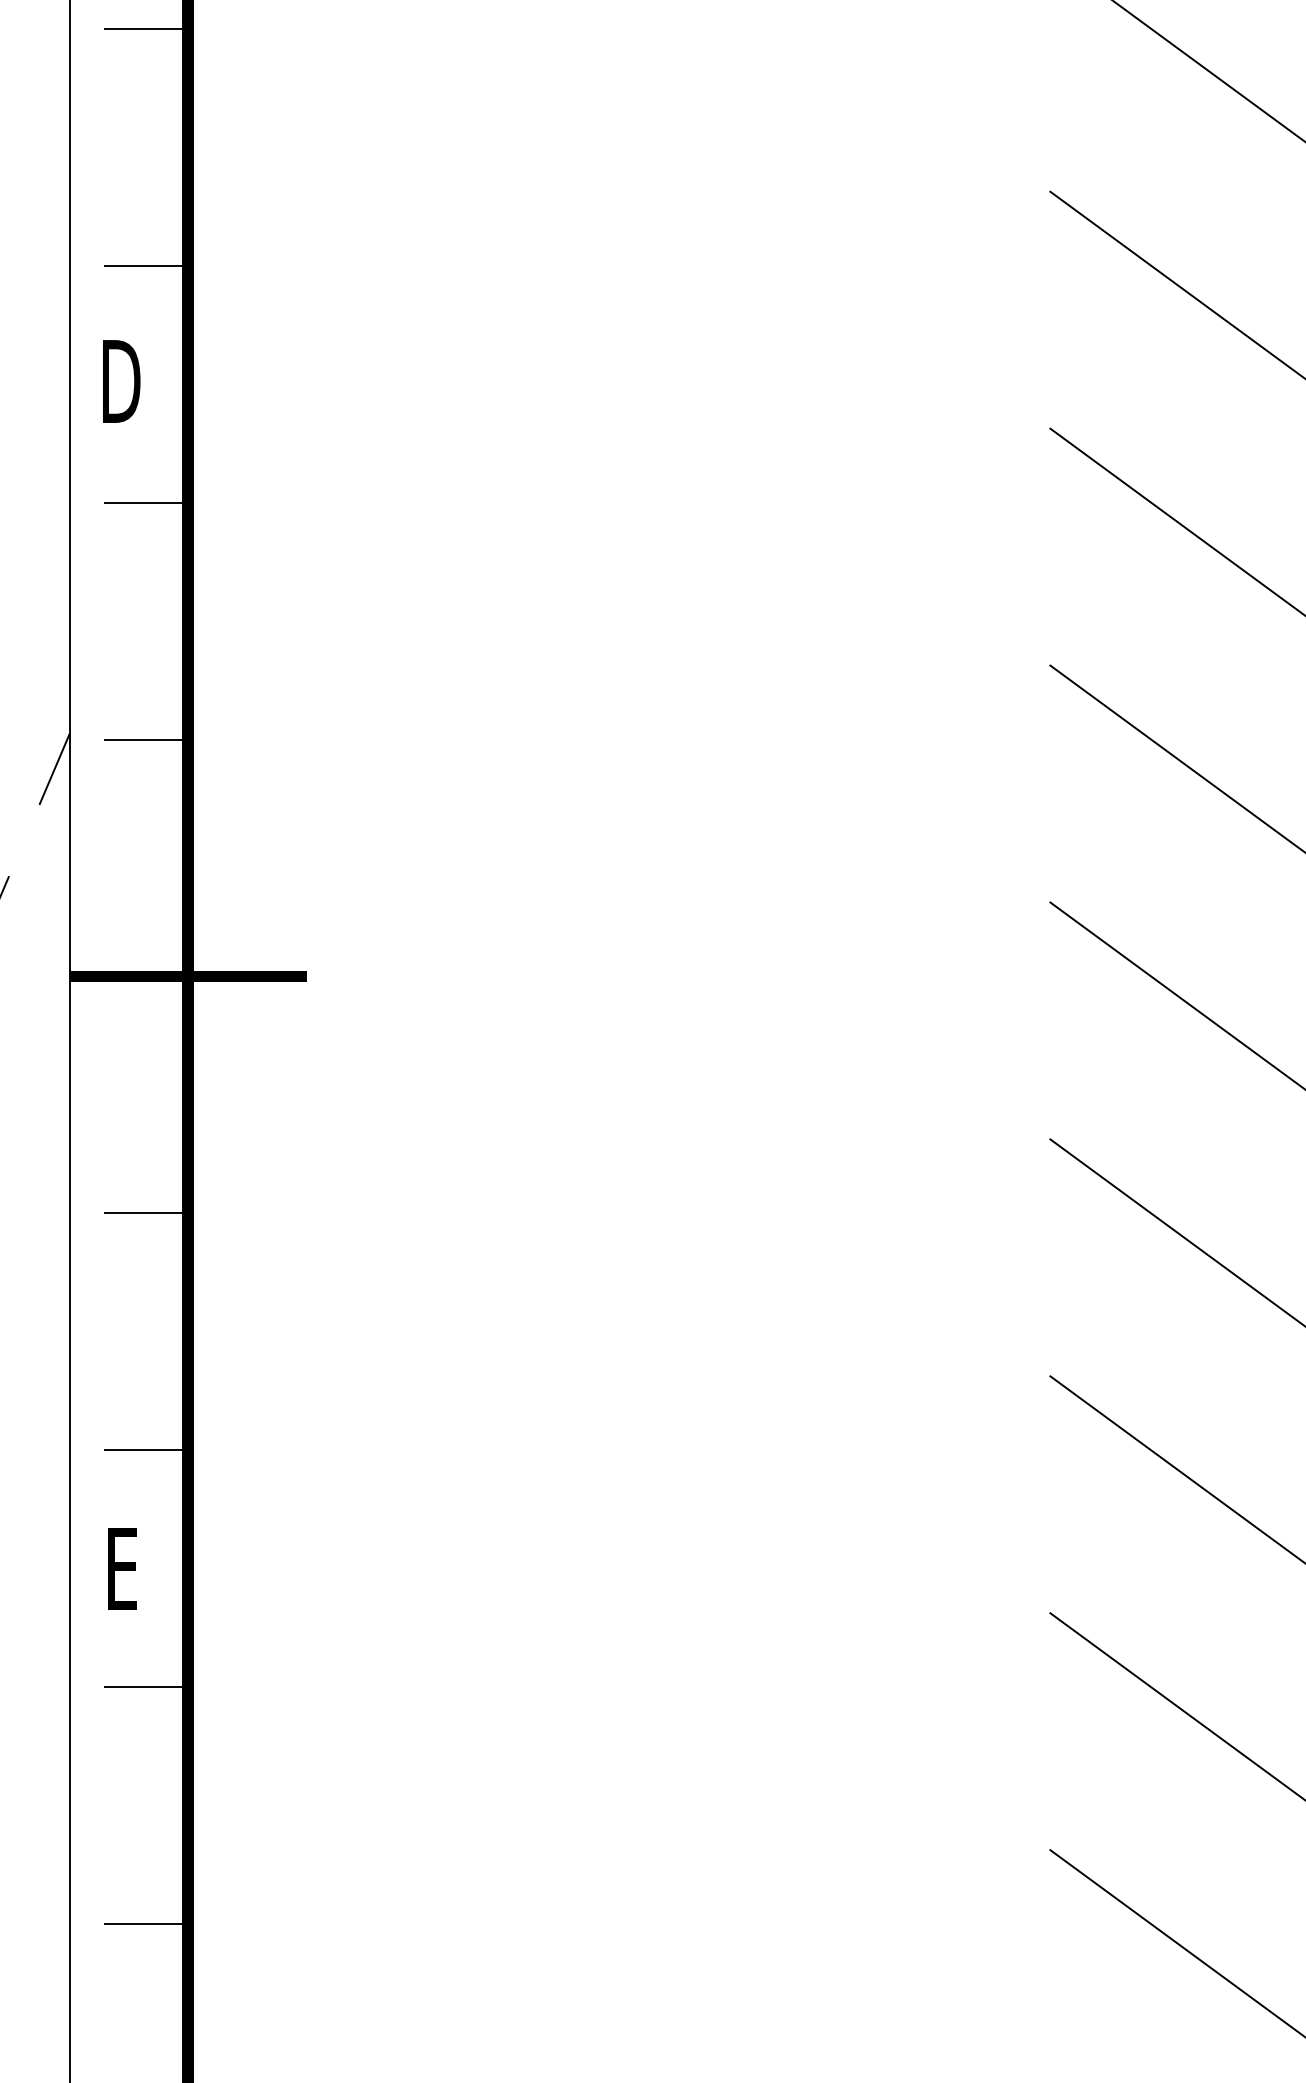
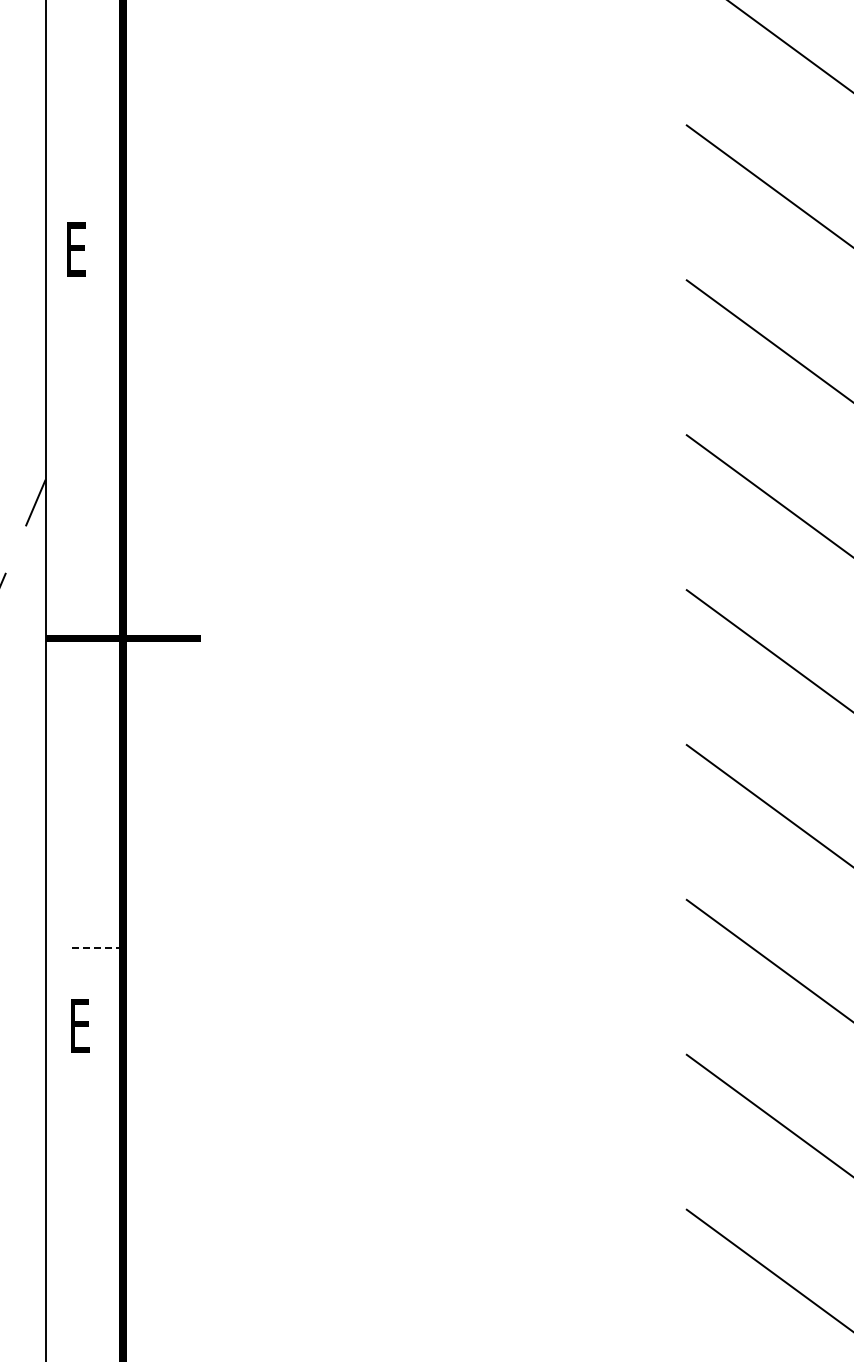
line: (146, 28) -> (95, 18), removed
line: (146, 265) -> (95, 173), removed
text: (121, 381) -> (79, 249), D -> E
line: (146, 502) -> (95, 328), removed
line: (146, 739) -> (95, 483), removed
line: (146, 1213) -> (95, 793), removed
line: (146, 1450) -> (95, 948), solid -> dashed
line: (146, 1687) -> (95, 1103), removed
line: (146, 1924) -> (95, 1258), removed

